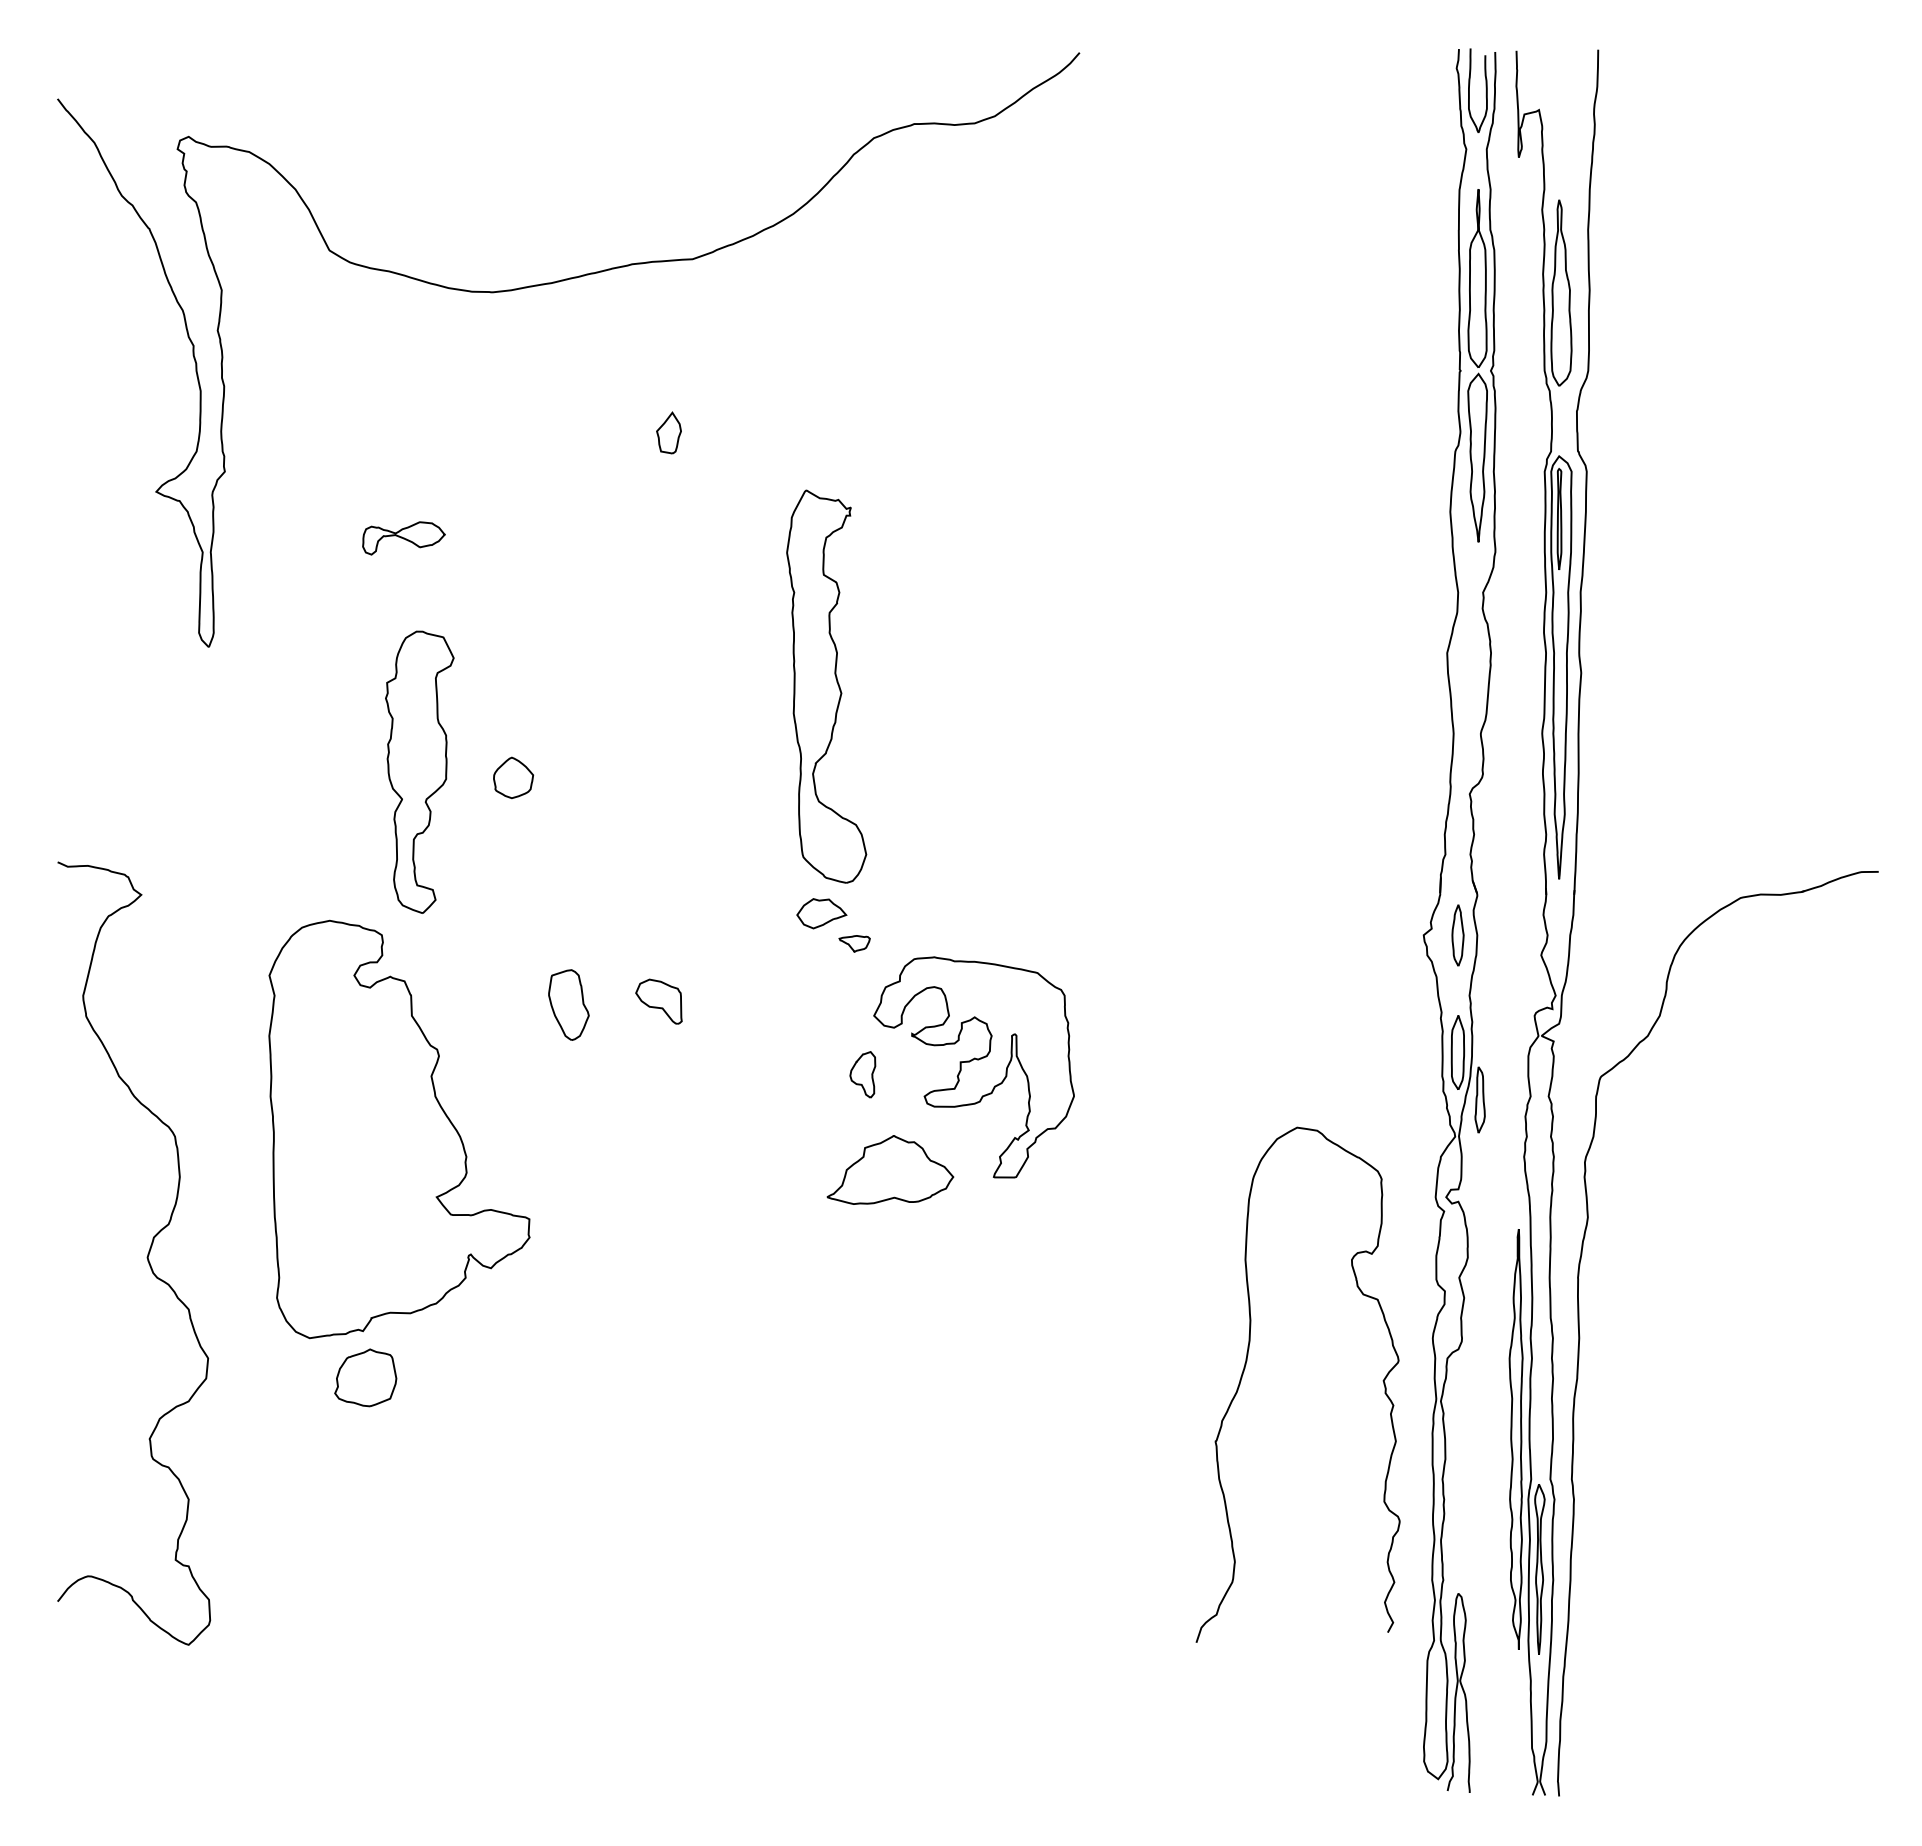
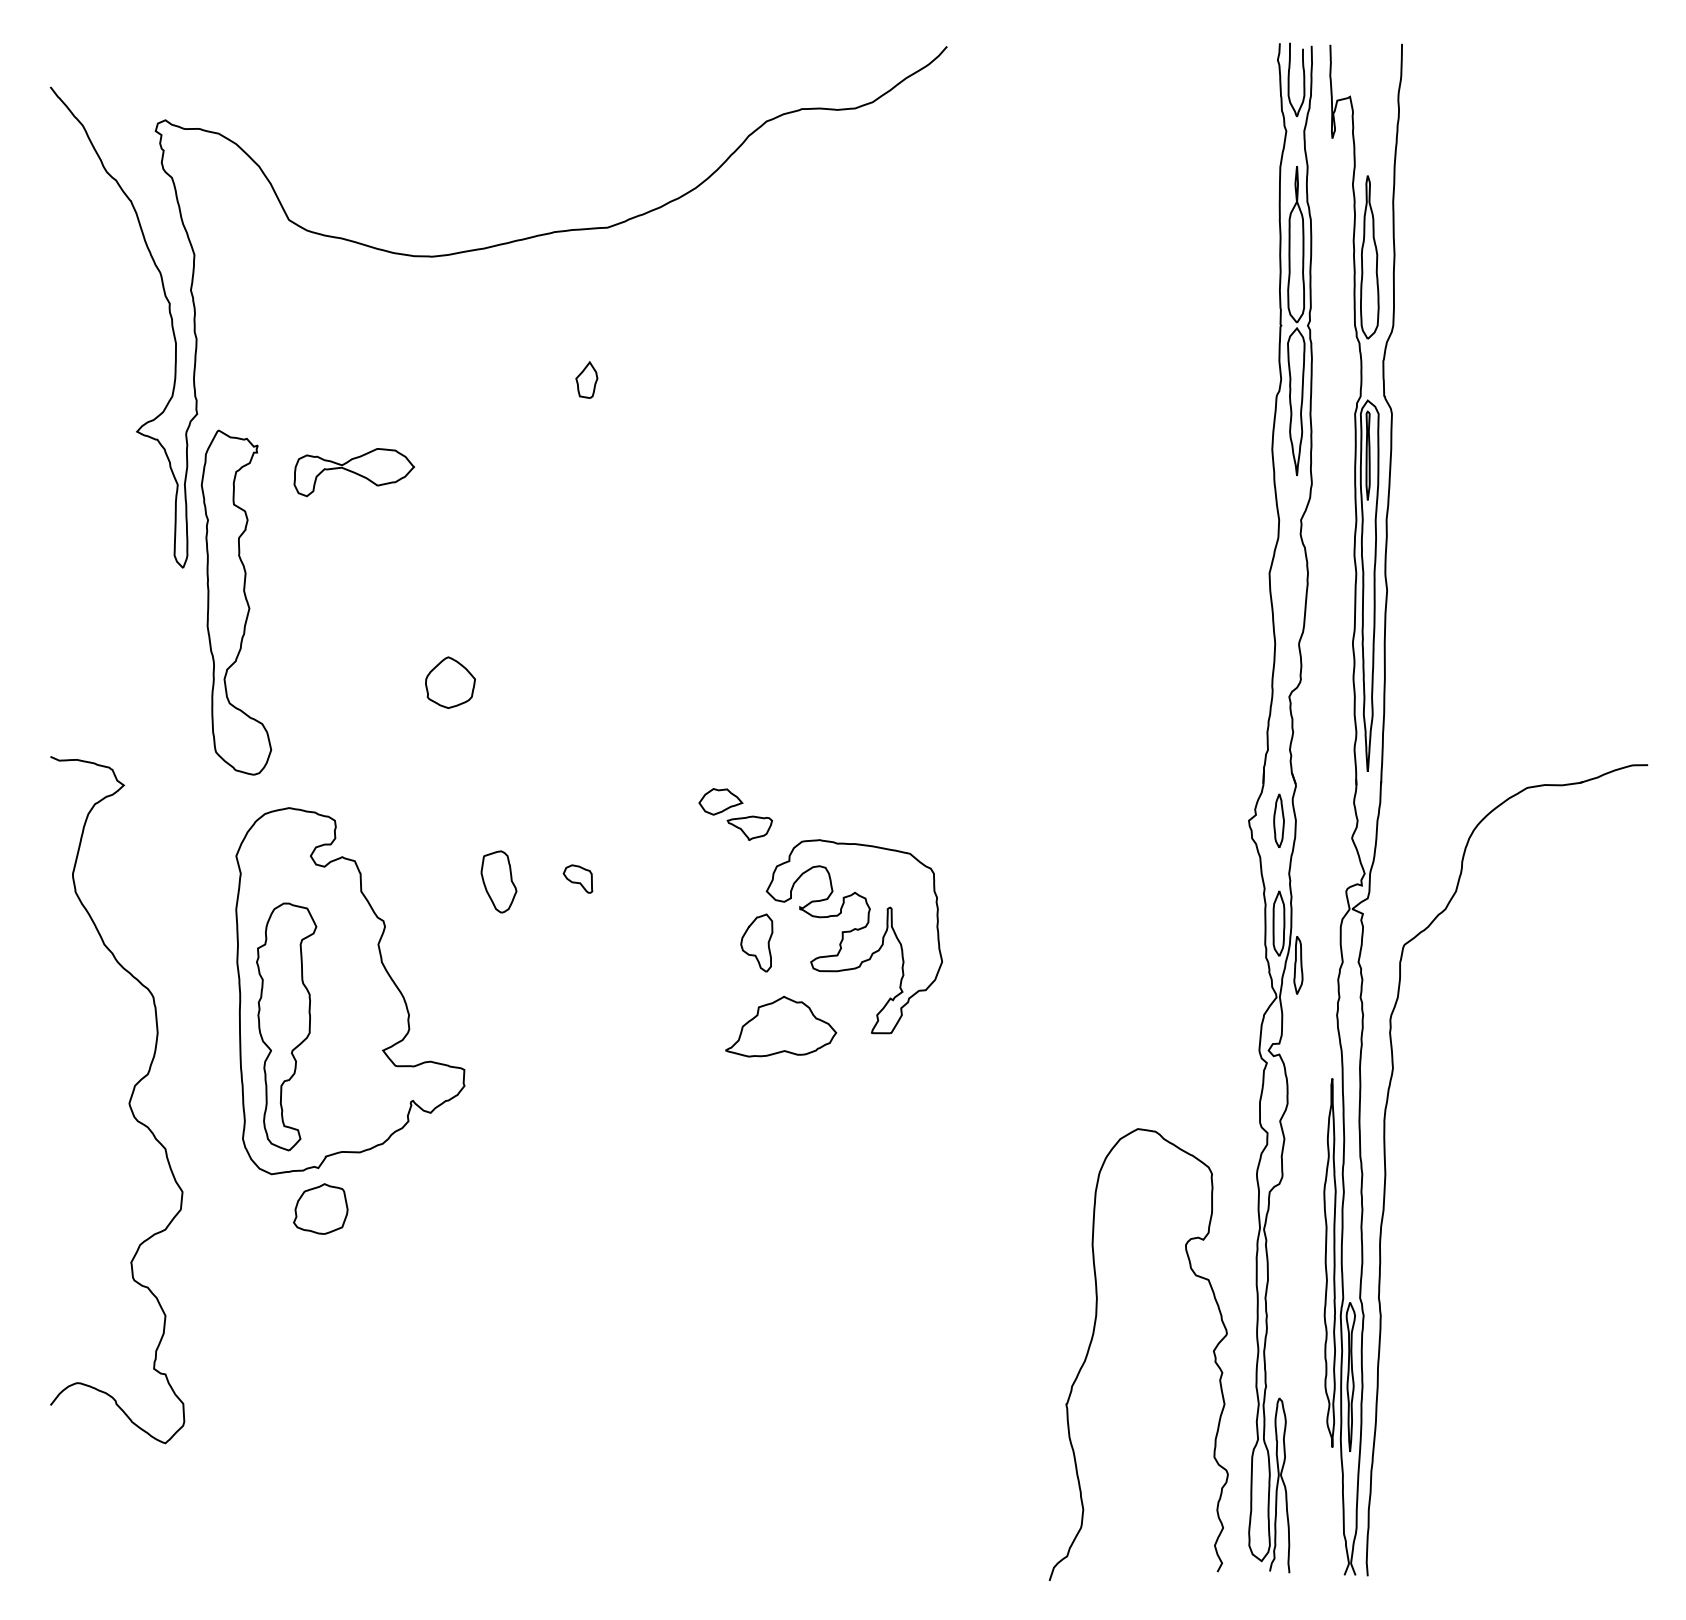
part: (403, 538) -> (353, 472), size x1.67
part: (826, 686) -> (236, 602), moved
part: (419, 771) -> (286, 1026), moved
part: (513, 777) -> (450, 682), size x1.43
part: (854, 943) -> (749, 827), size x1.67
part: (658, 1001) -> (577, 878), size x0.71
part: (862, 1074) -> (756, 942), size x1.43
curve: (1245, 1368) -> (1092, 1340), moved

